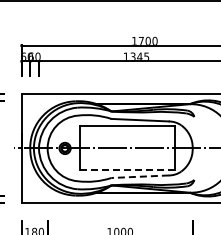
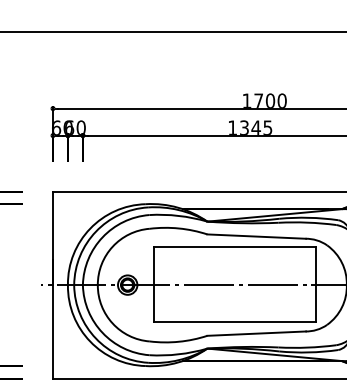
line: (128, 169) -> (236, 321), dashed -> solid
line: (140, 176) -> (257, 333), dashed -> solid

